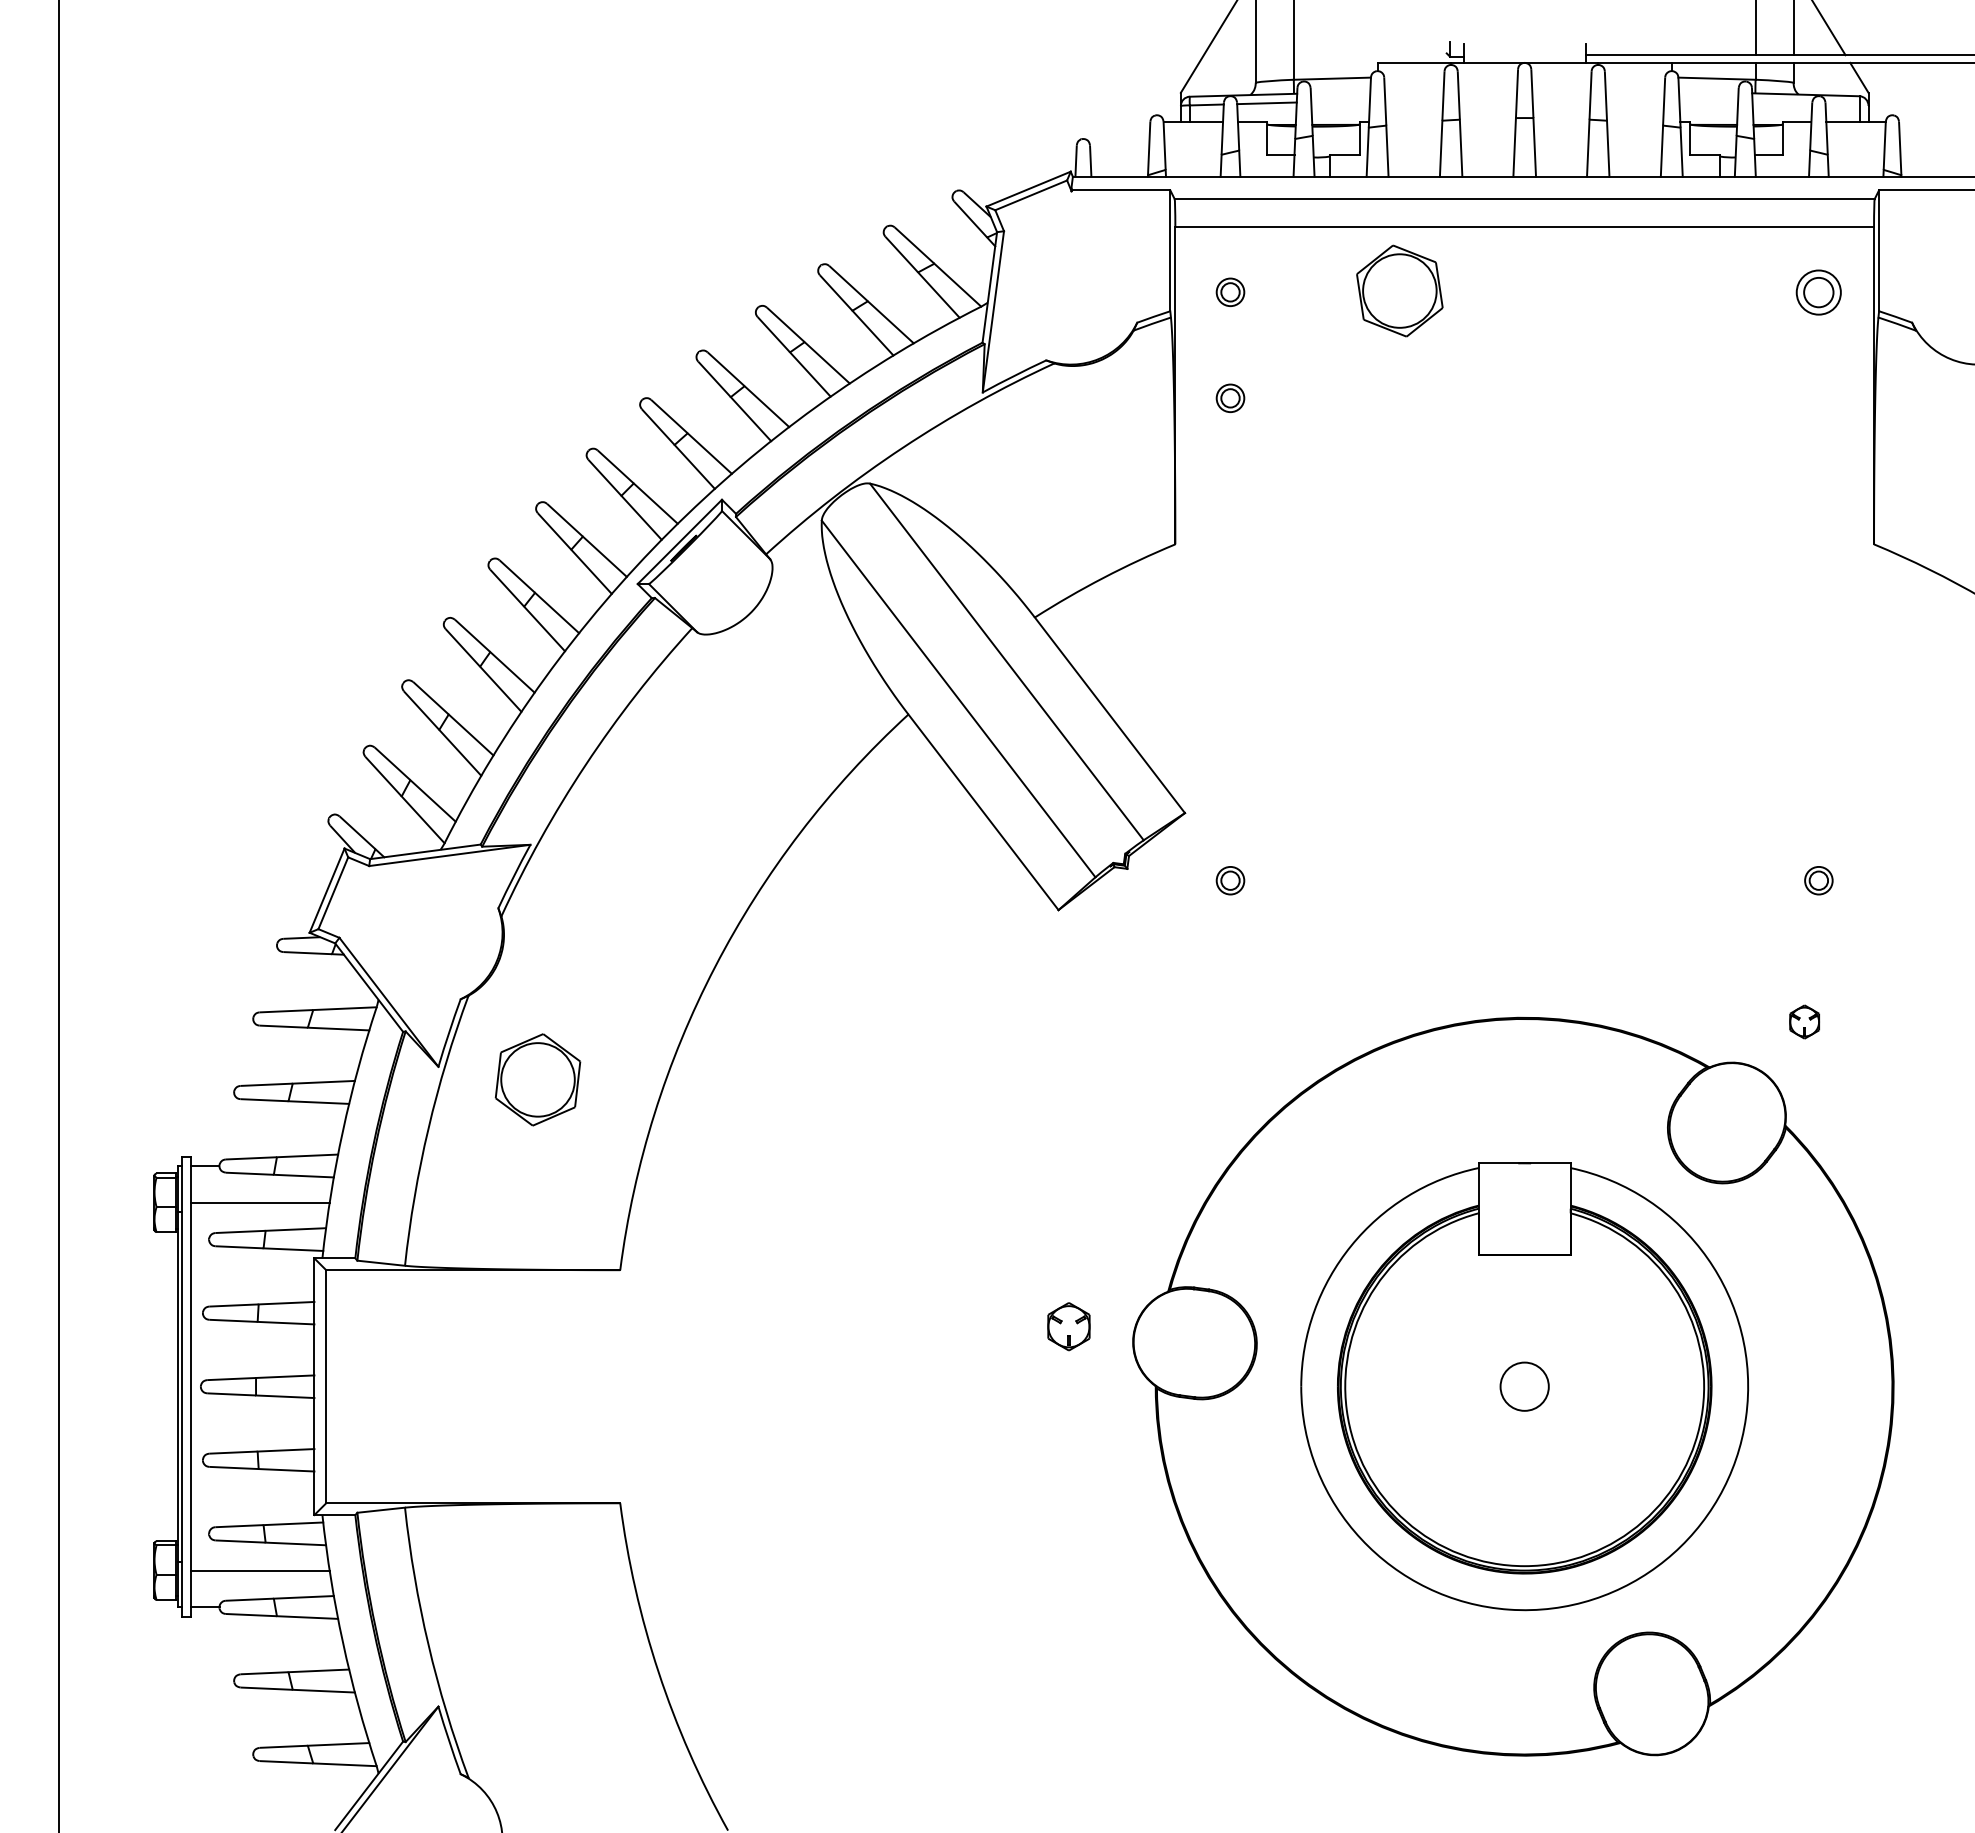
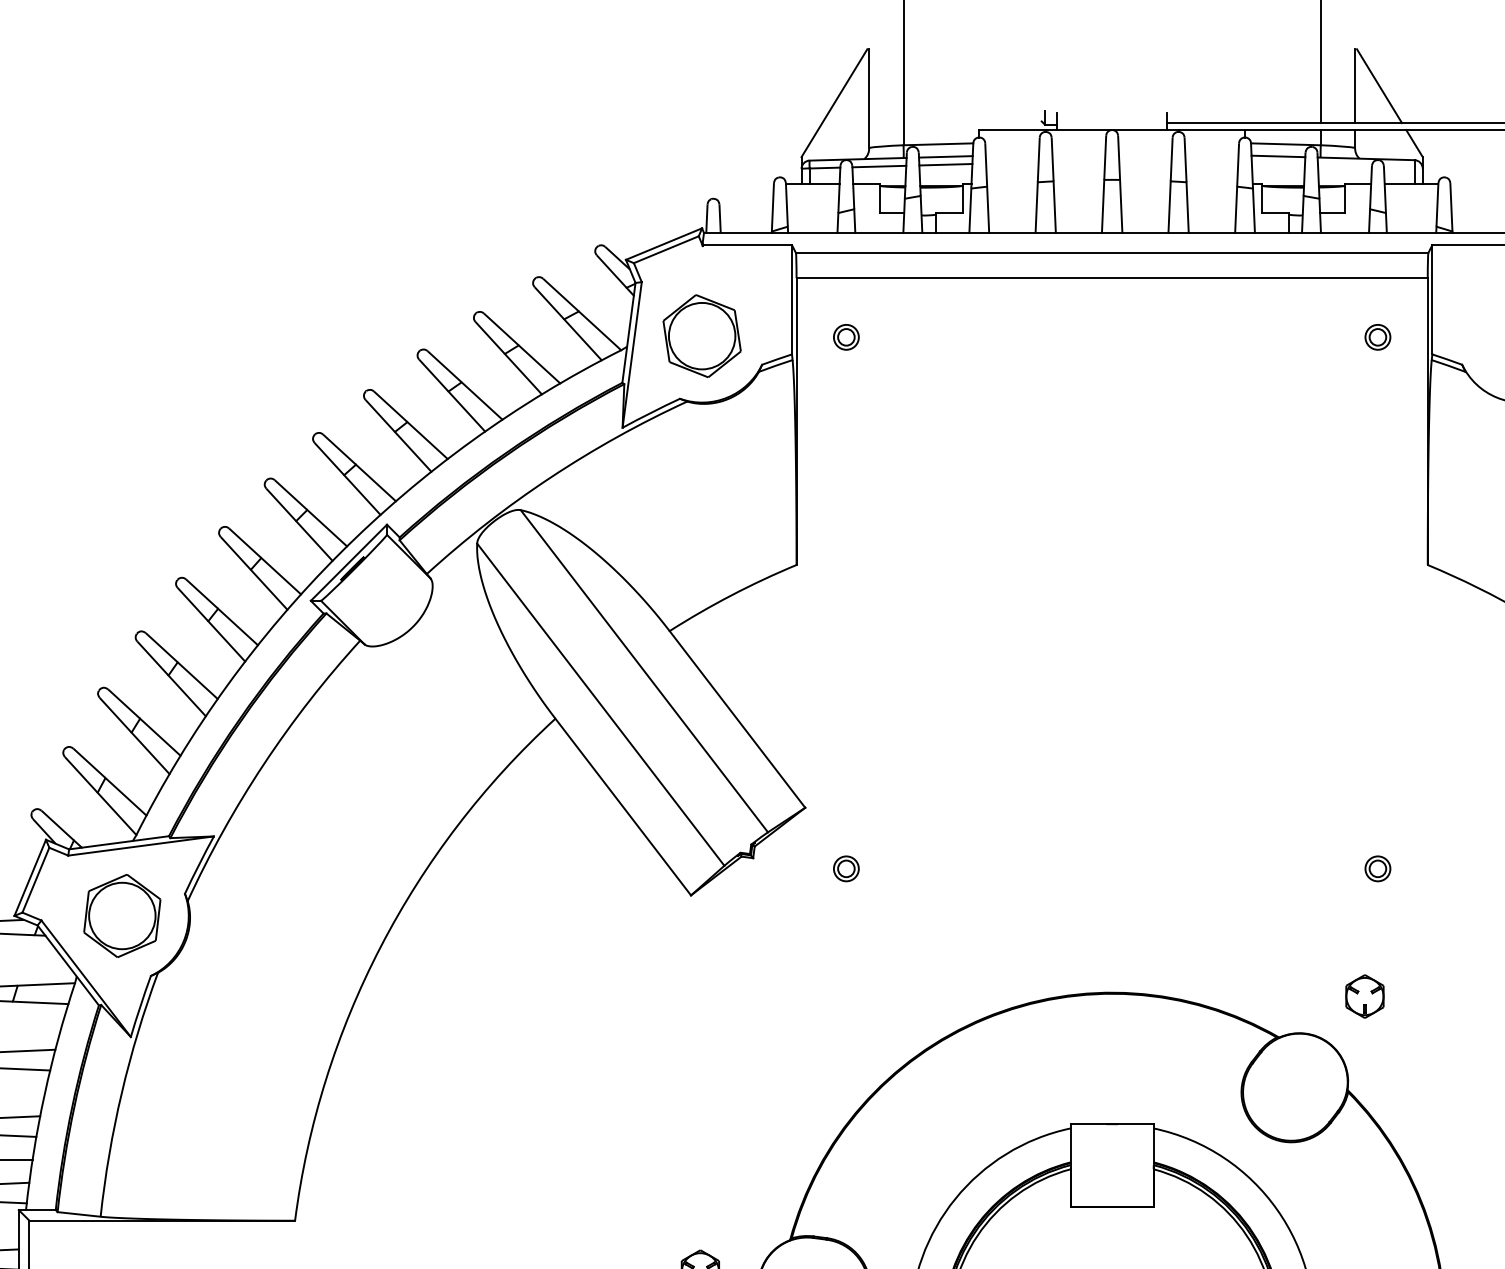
line: (1708, 91) -> (1278, 155), added
line: (1340, 92) -> (945, 156), added
line: (1340, 101) -> (945, 164), added
part: (1399, 290) -> (701, 335), moved
part: (1818, 291) -> (1377, 336), size x0.62
part: (1230, 397) -> (846, 432), removed
part: (1804, 1021) -> (1364, 996), size x1.43
part: (537, 1079) -> (121, 915), moved

